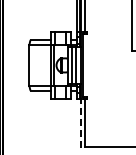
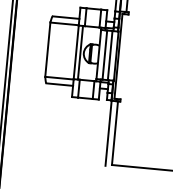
line: (80, 123) -> (108, 133), dashed -> solid

